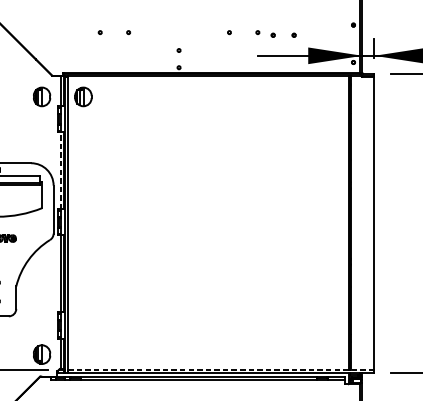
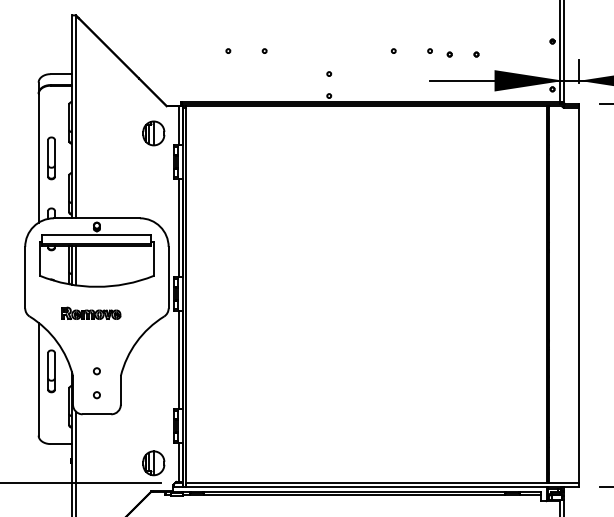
part: (83, 96) -> (206, 133), removed
line: (61, 170) -> (178, 227), dashed -> solid
line: (220, 369) -> (382, 482), dashed -> solid

